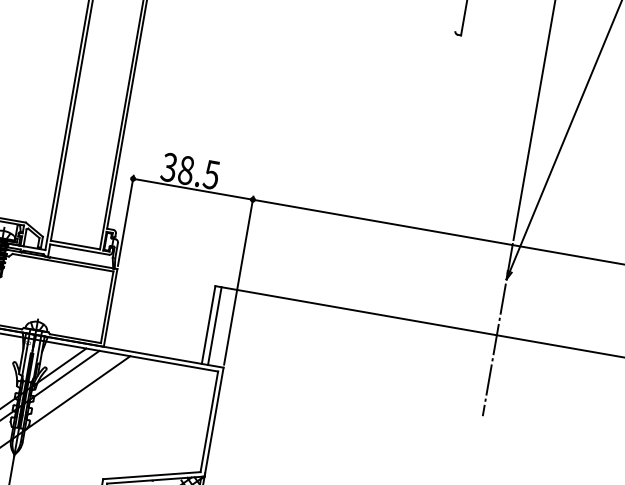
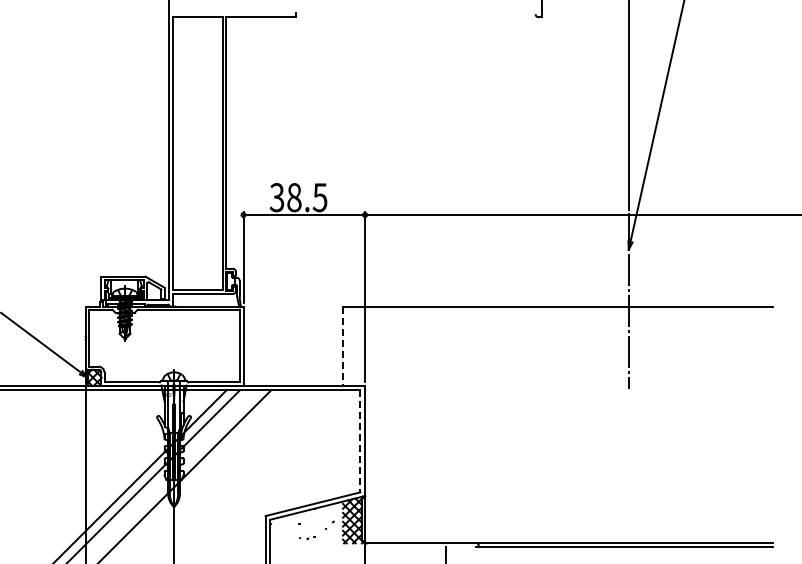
line: (208, 325) -> (342, 346), solid -> dashed
line: (215, 325) -> (349, 345), removed
line: (209, 422) -> (360, 441), solid -> dashed

